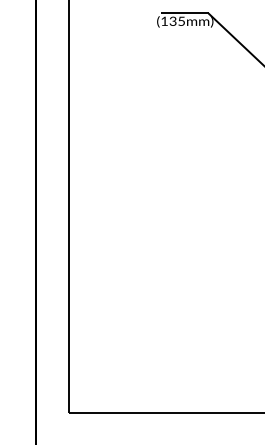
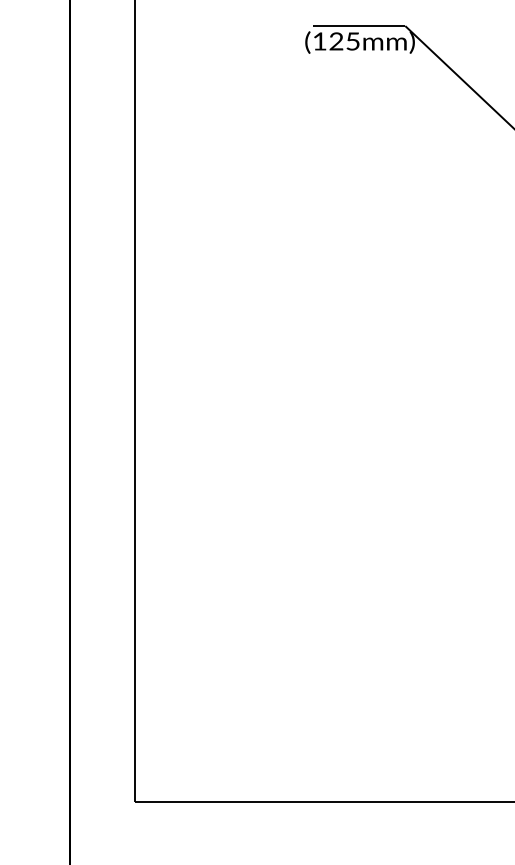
text: (172, 22) -> (335, 43), (135mm) -> (125mm)

